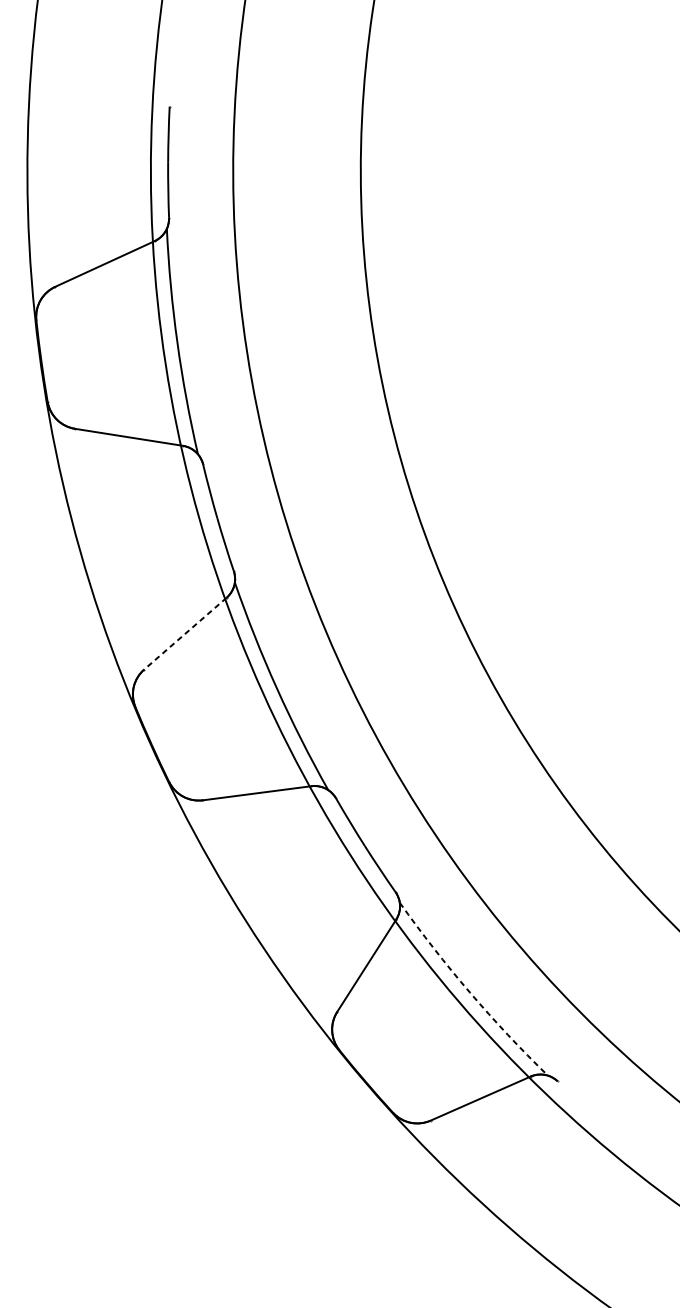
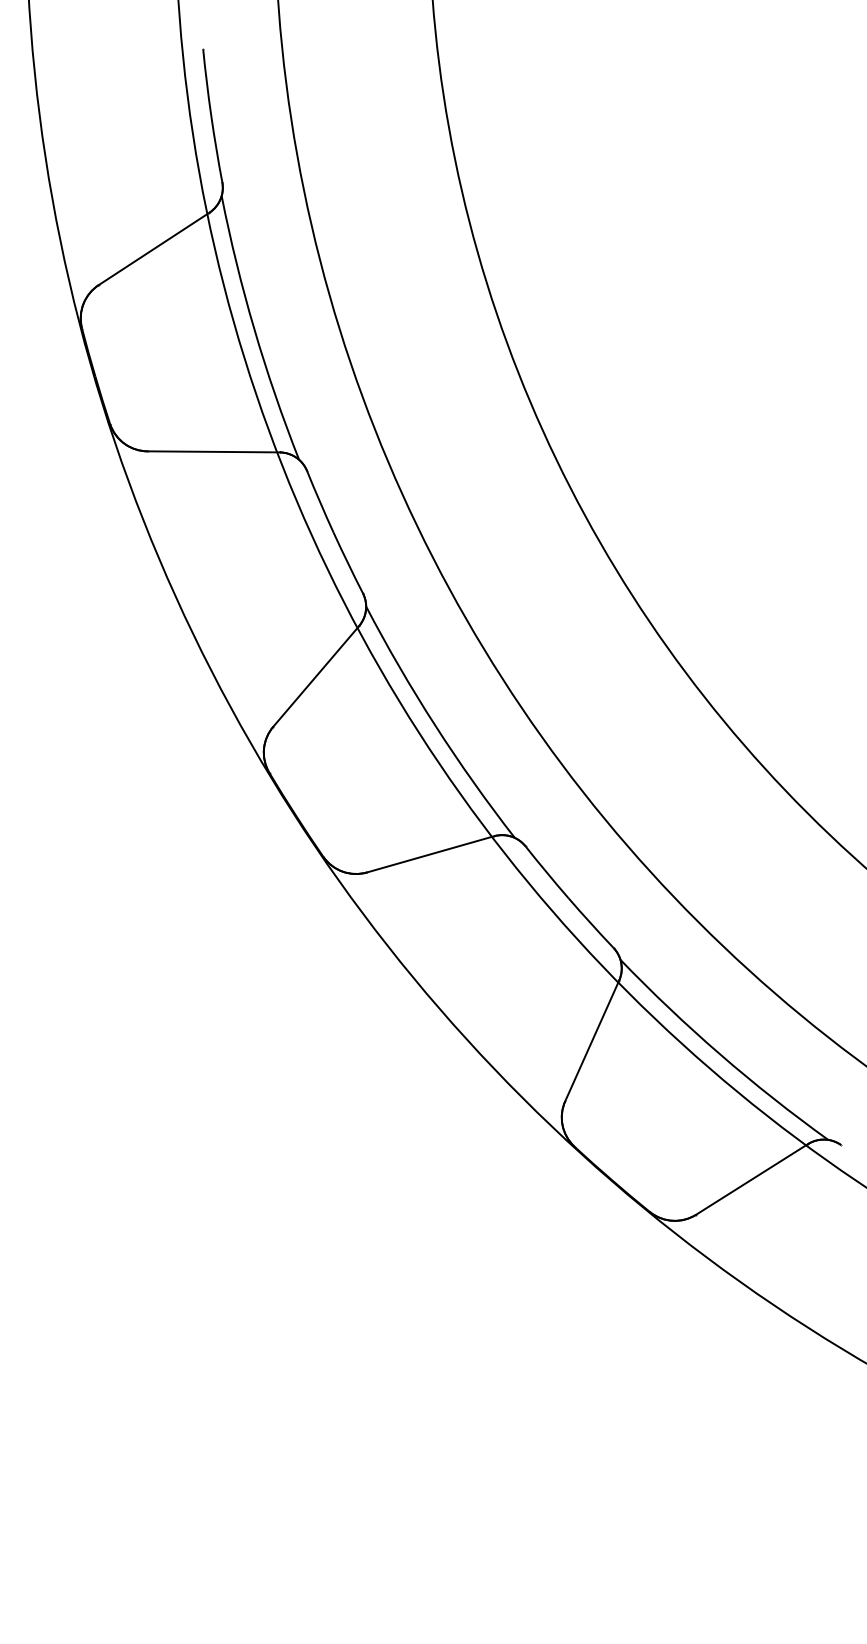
line: (184, 633) -> (315, 676), dashed -> solid
arc: (470, 992) -> (720, 1054), dashed -> solid

